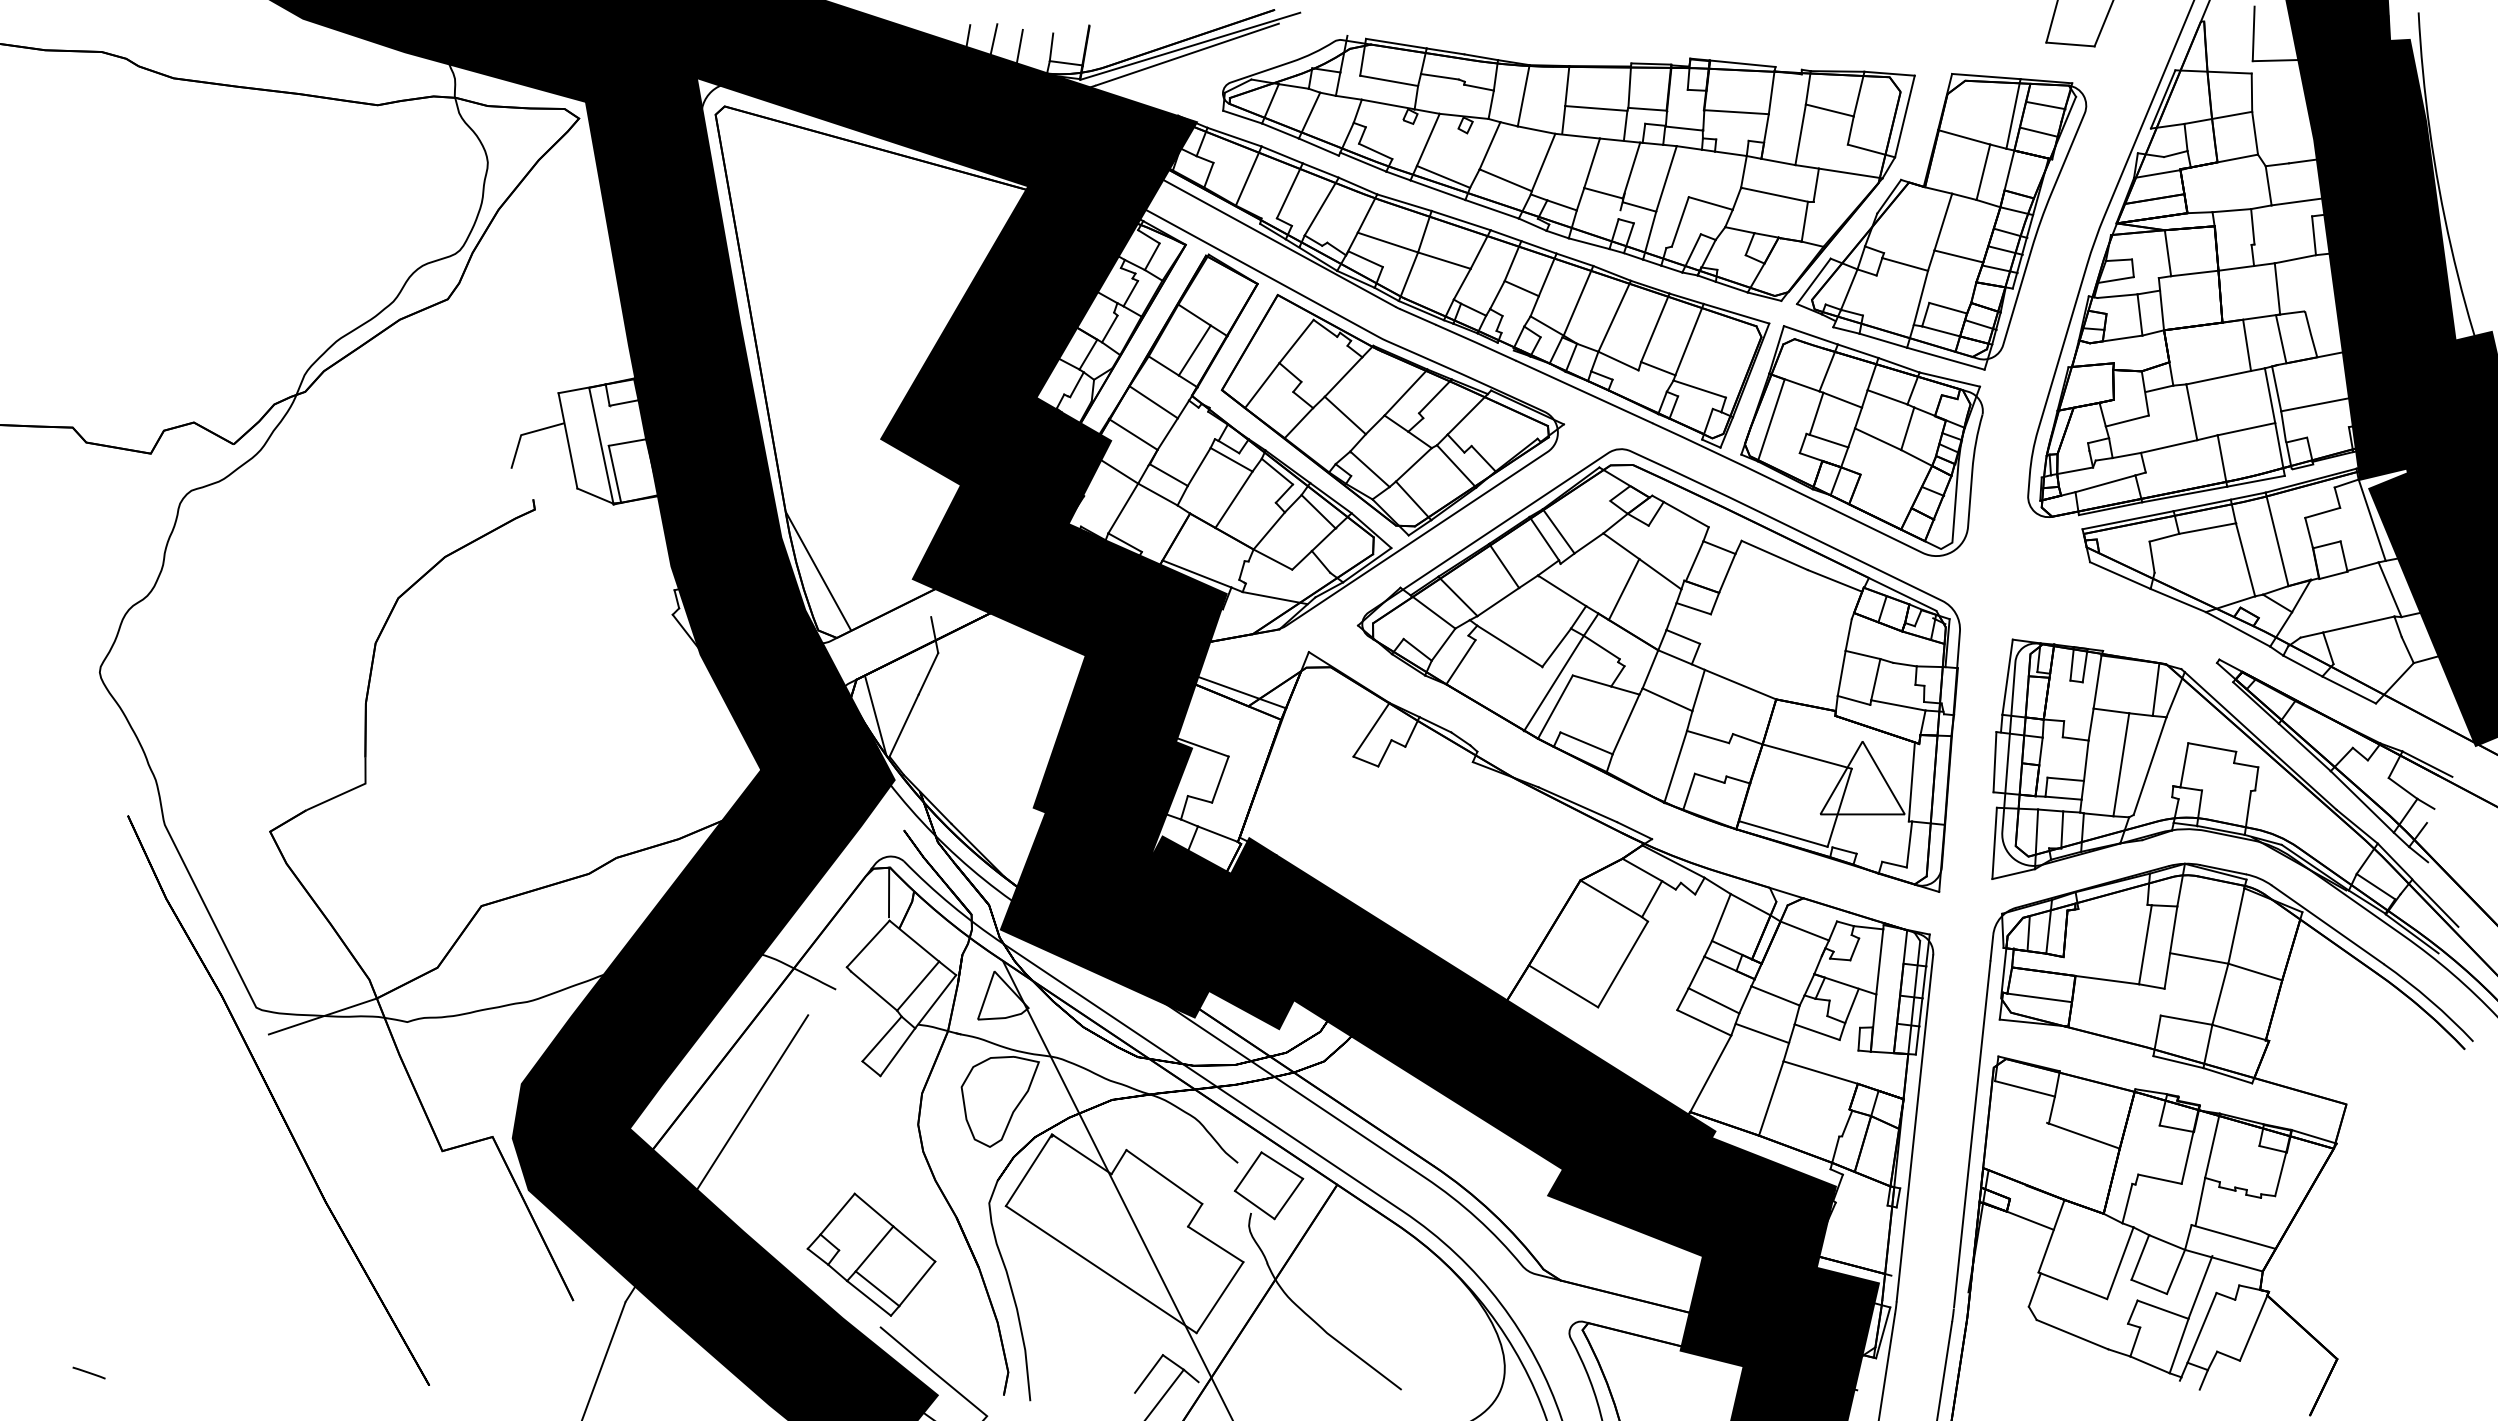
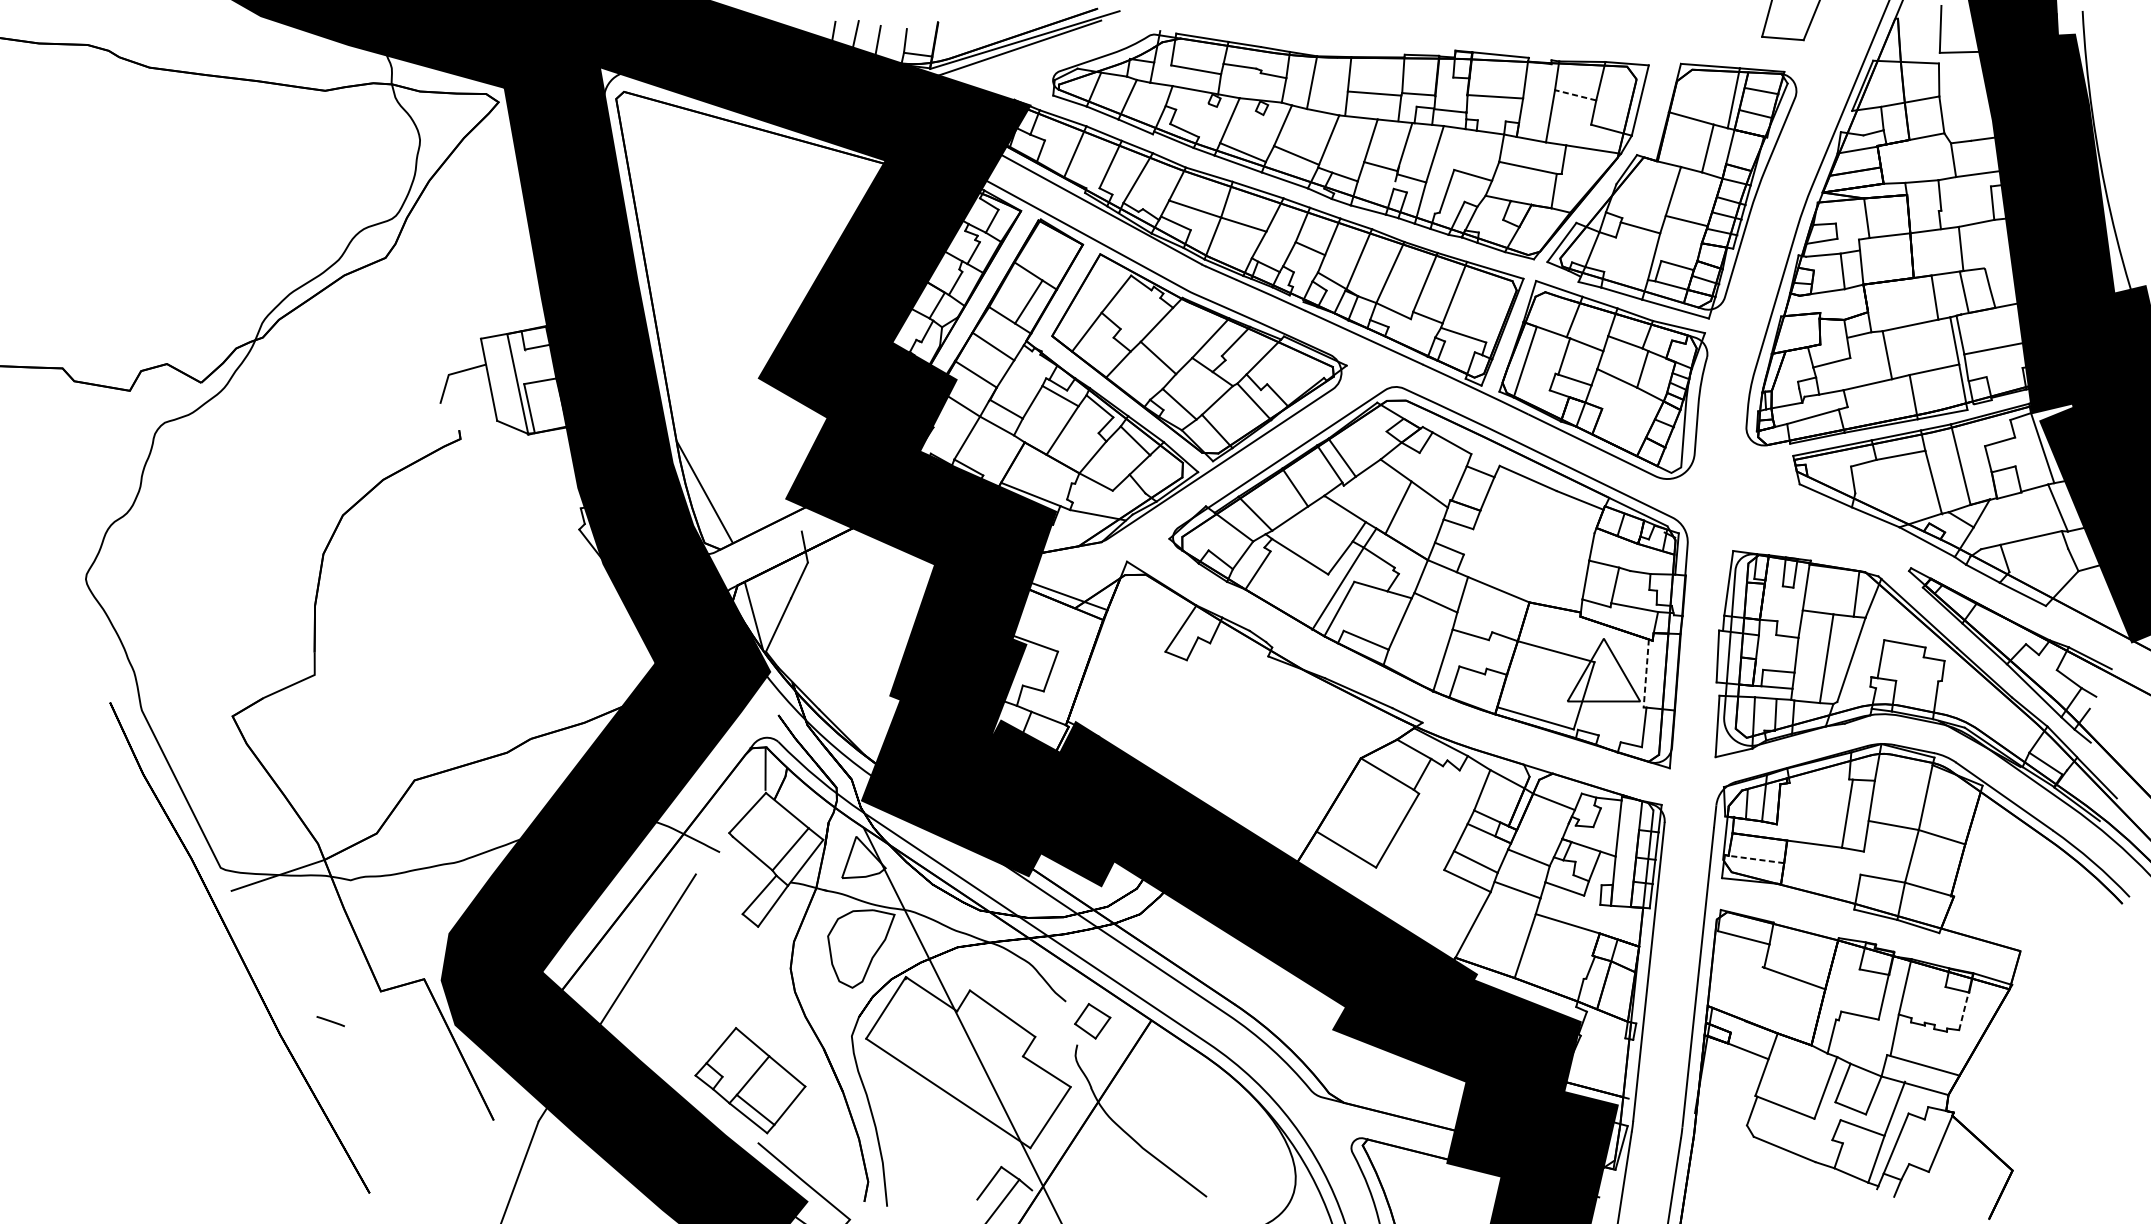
line: (1829, 110) -> (1575, 95), solid -> dashed
line: (1911, 781) -> (1645, 673), solid -> dashed
line: (2039, 997) -> (1756, 859), solid -> dashed
line: (2280, 1173) -> (1963, 1010), solid -> dashed
part: (1268, 1185) -> (1092, 1021), size x0.6
line: (88, 1372) -> (330, 1021), moved

